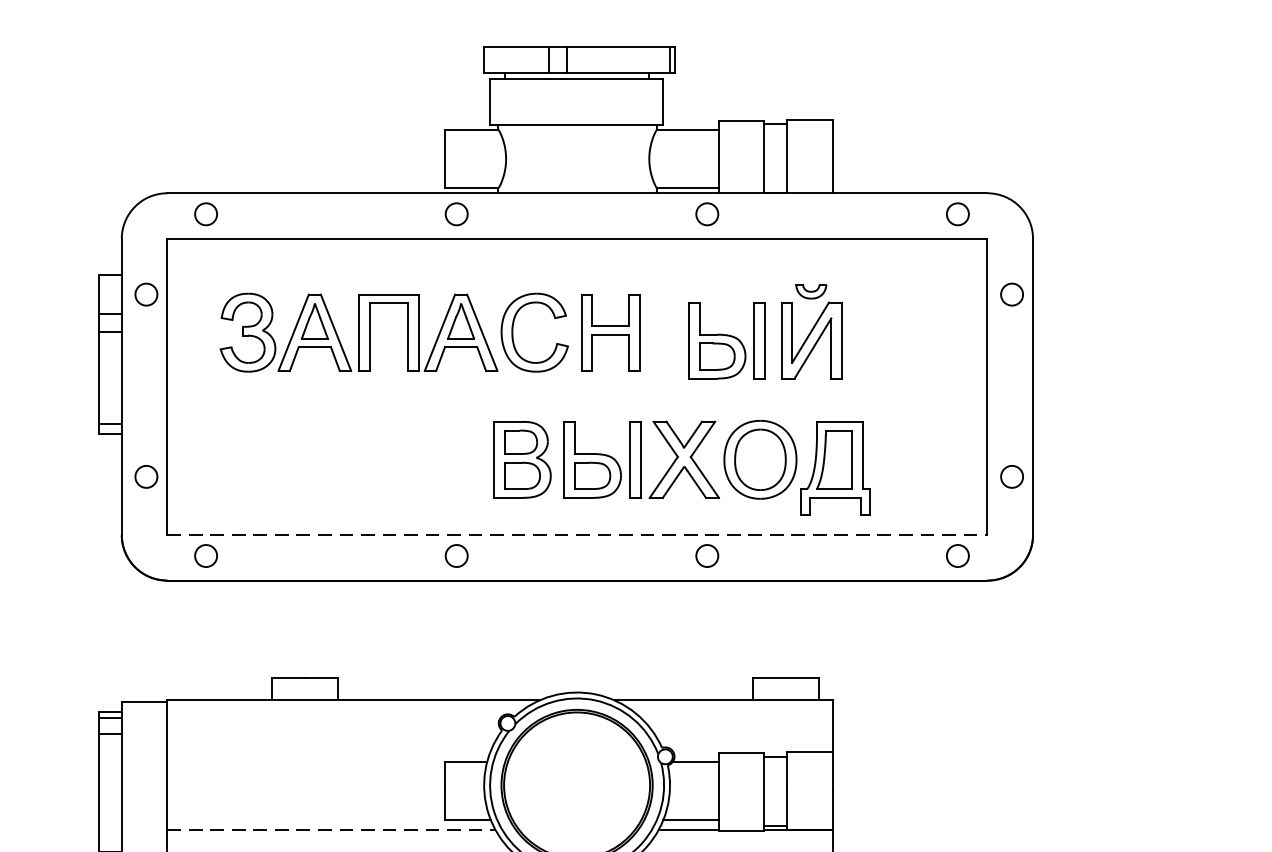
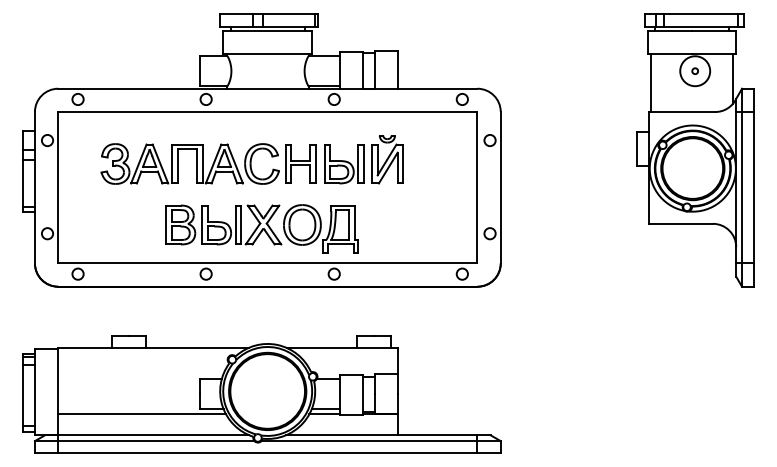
part: (429, 331) -> (208, 163), moved
part: (680, 466) -> (261, 228), moved
line: (576, 535) -> (267, 263), dashed -> solid
line: (332, 830) -> (142, 414), dashed -> solid

